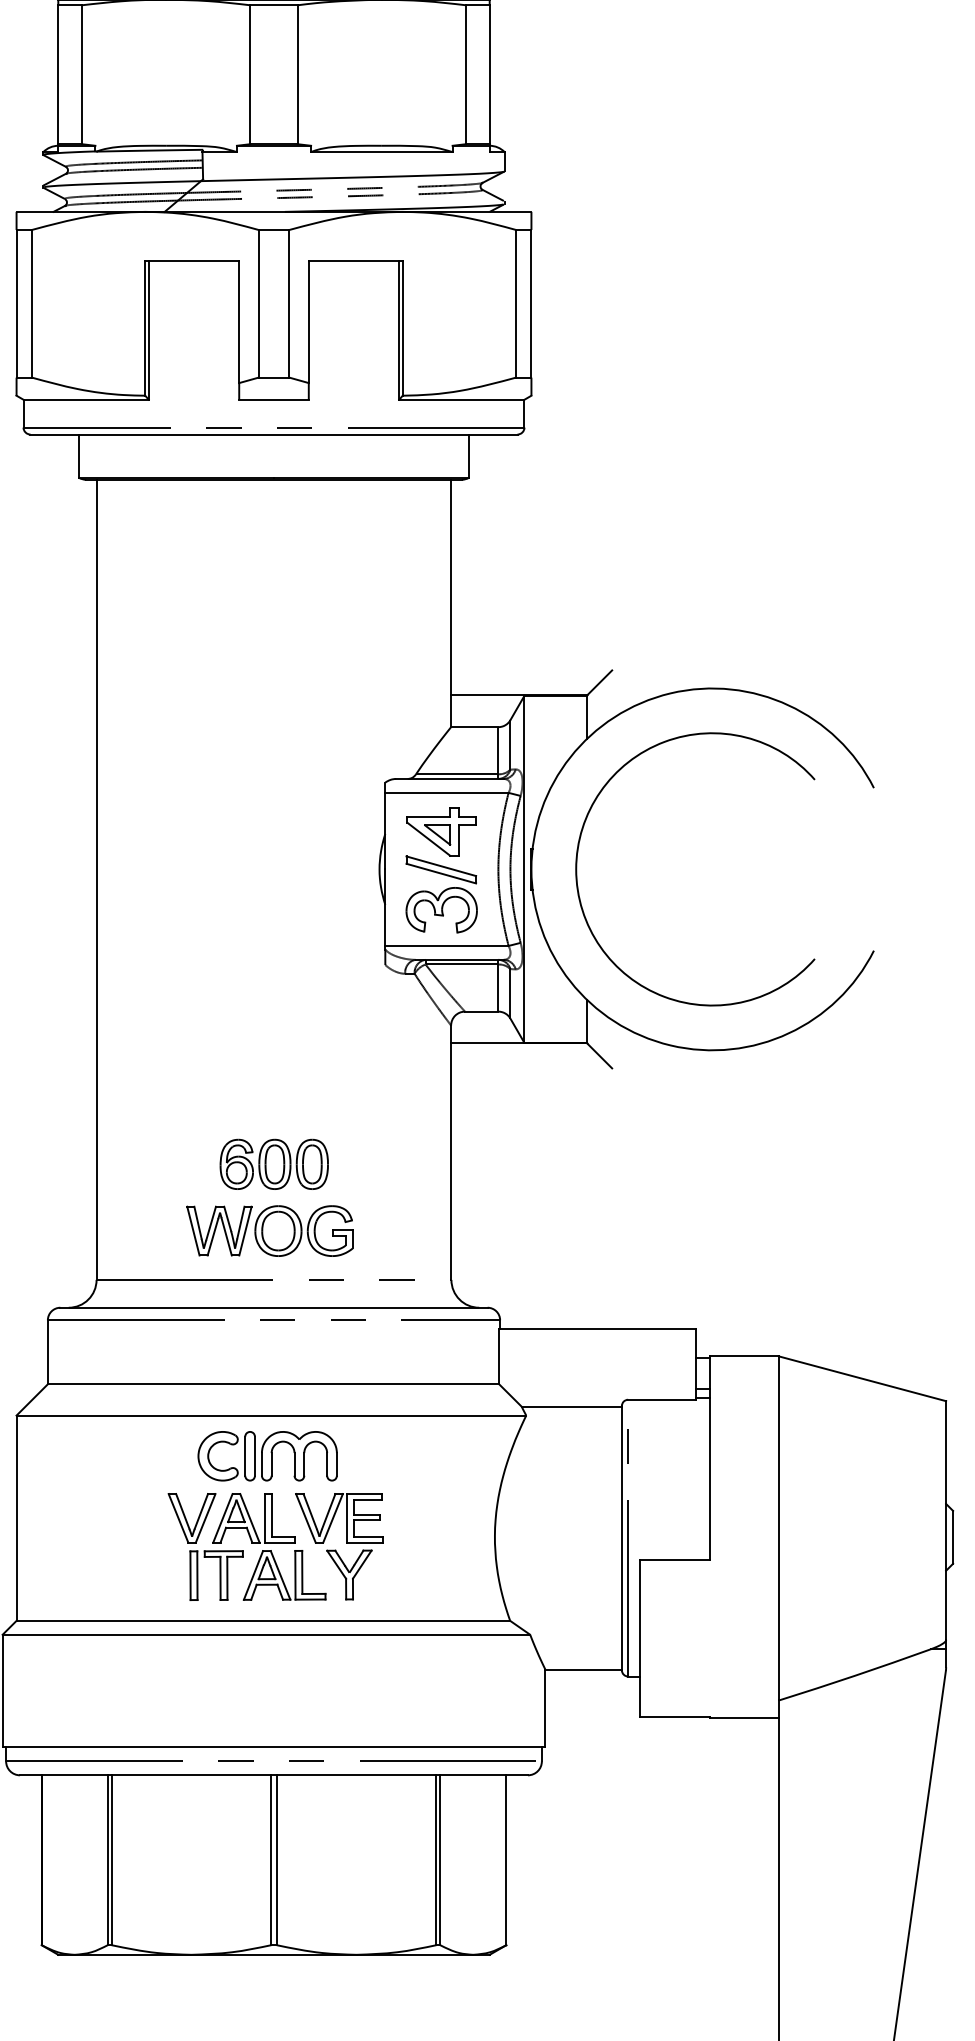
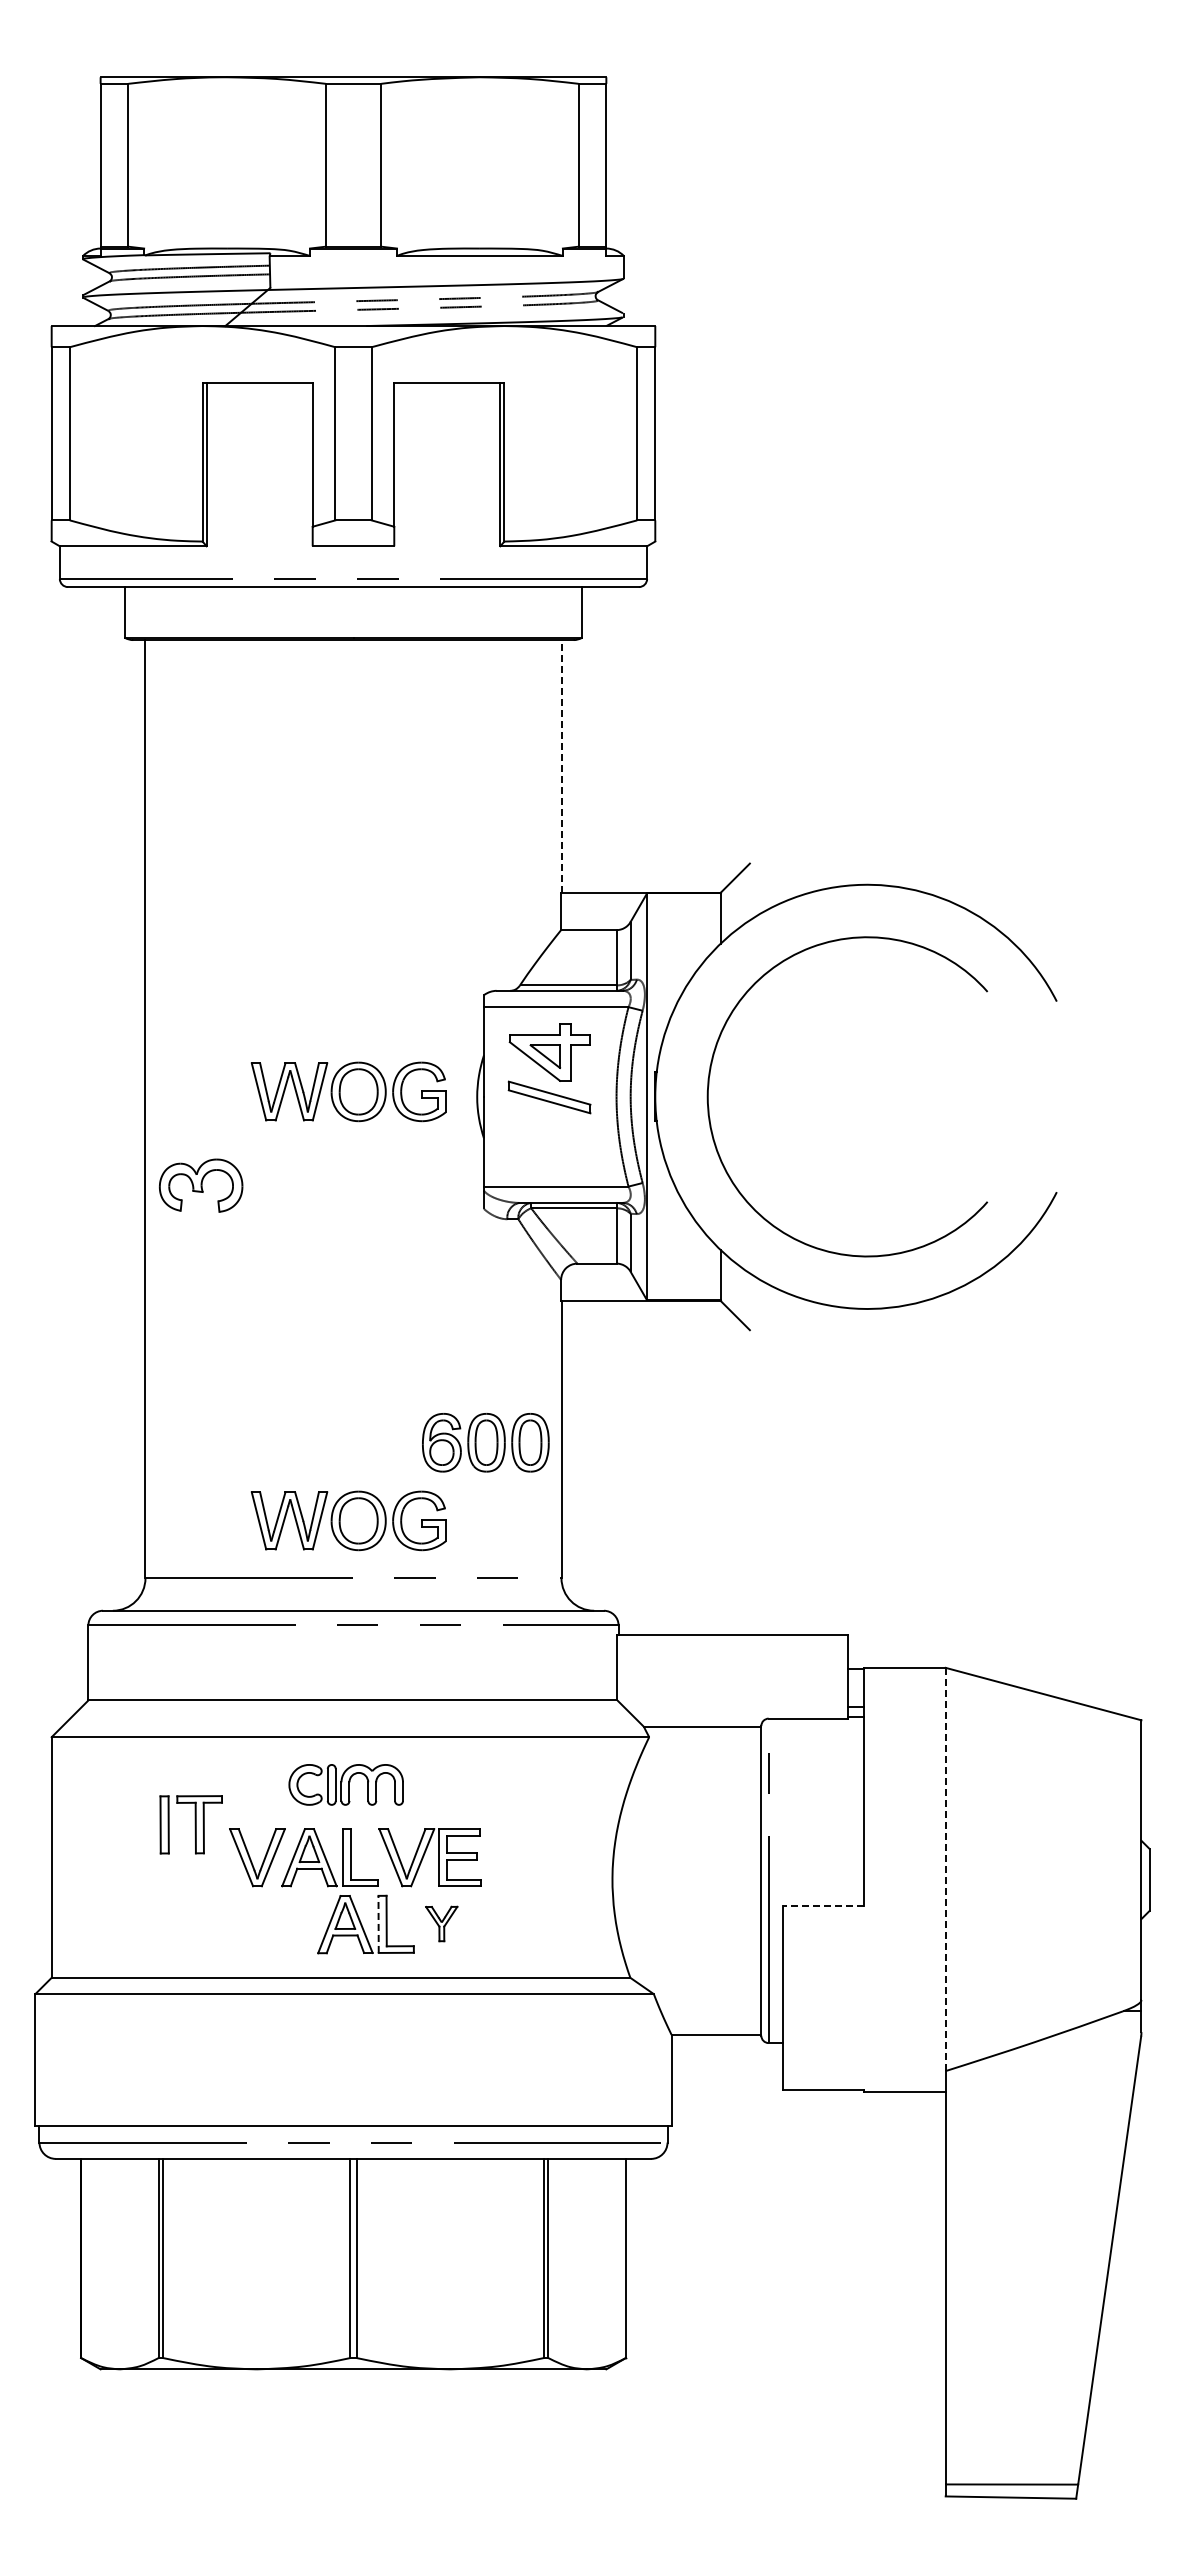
line: (451, 587) -> (561, 766), solid -> dashed
part: (269, 864) -> (348, 1091), added
part: (442, 910) -> (201, 1185), moved
part: (274, 1164) -> (485, 1442), moved
part: (268, 1455) -> (346, 1784), size x0.7
line: (778, 1528) -> (945, 1869), solid -> dashed
line: (674, 1560) -> (823, 1906), solid -> dashed
part: (349, 1574) -> (441, 1923), size x0.6
part: (216, 1575) -> (190, 1824), moved
line: (295, 1575) -> (378, 1924), solid -> dashed

